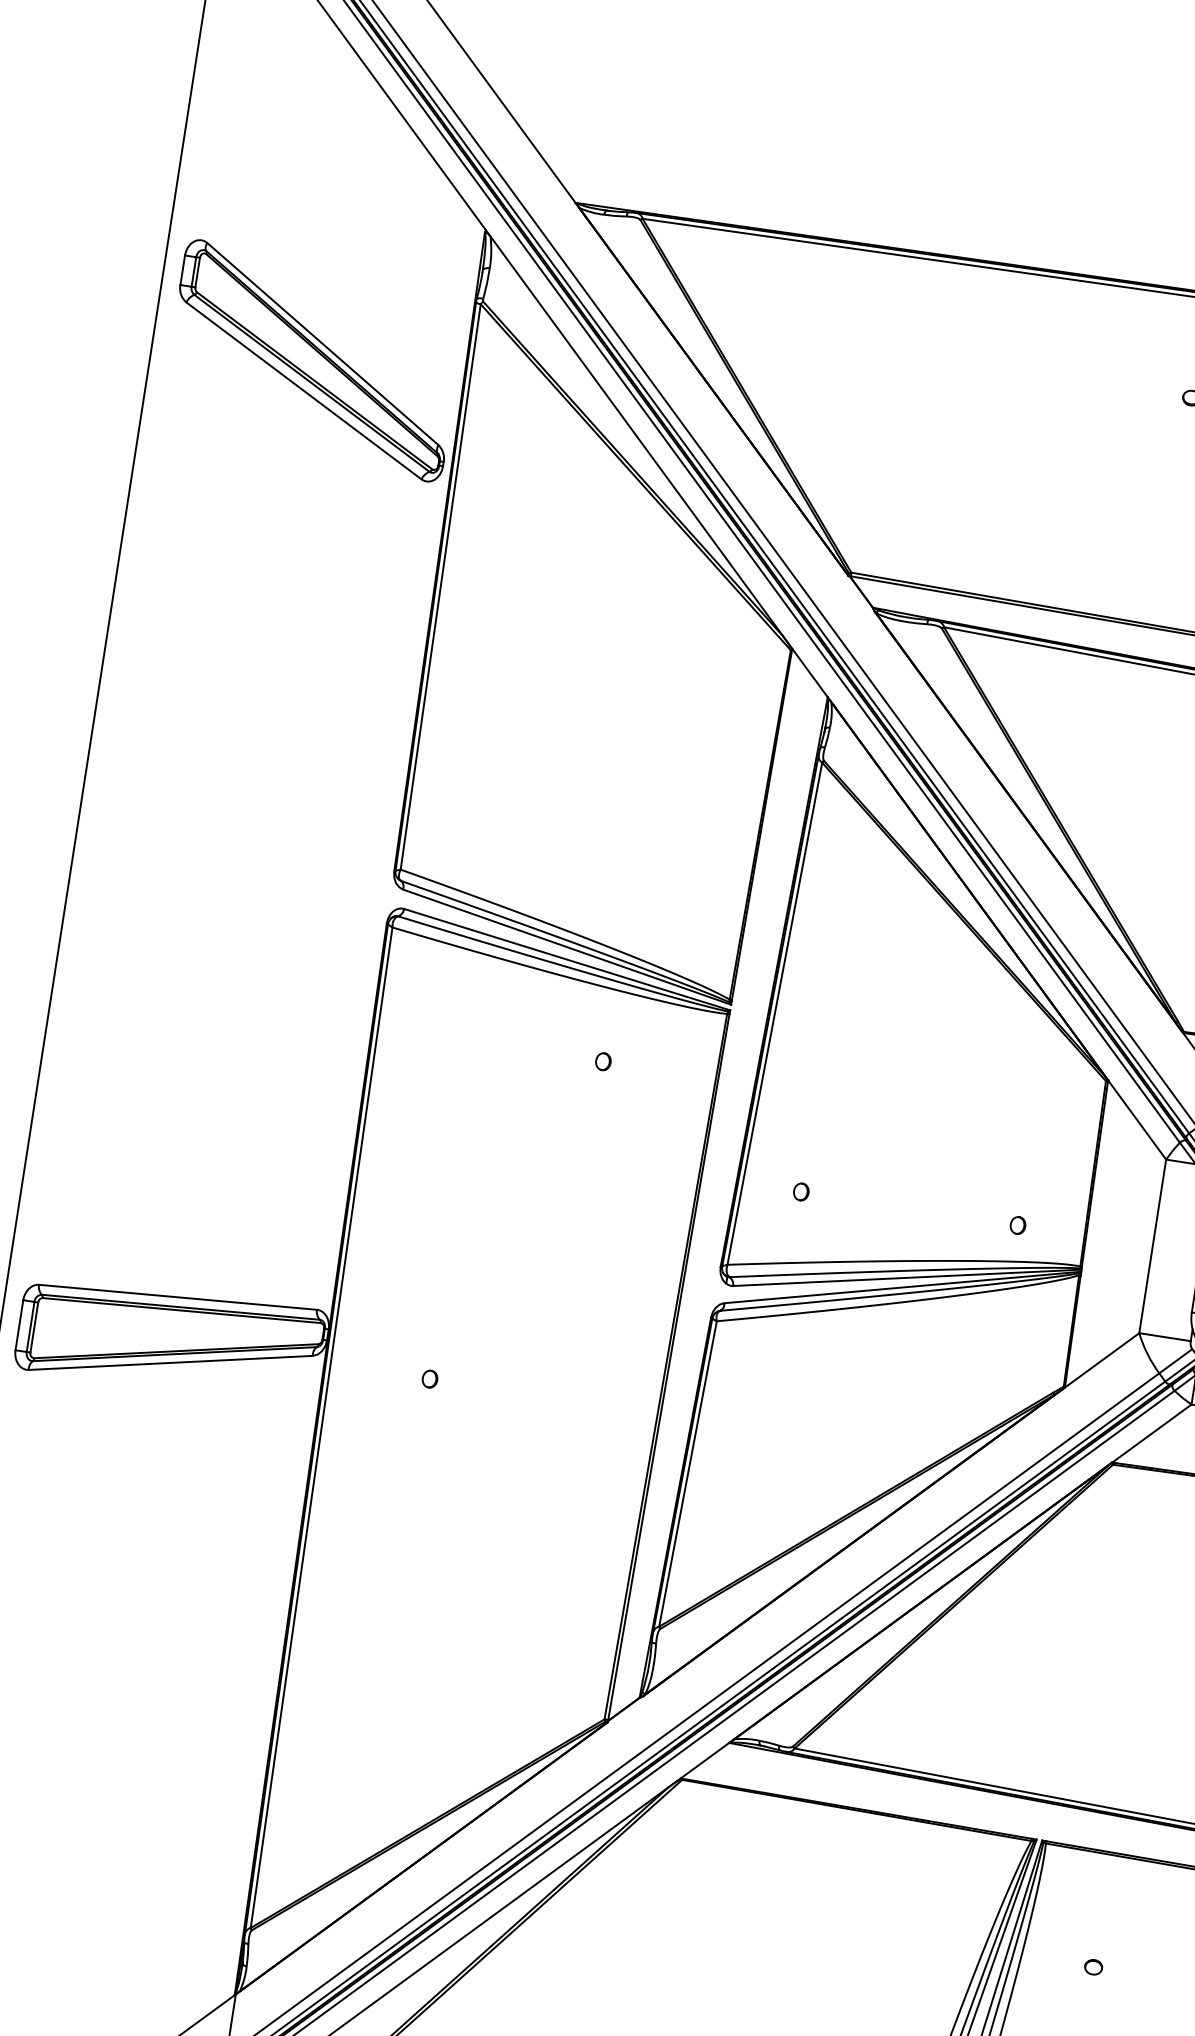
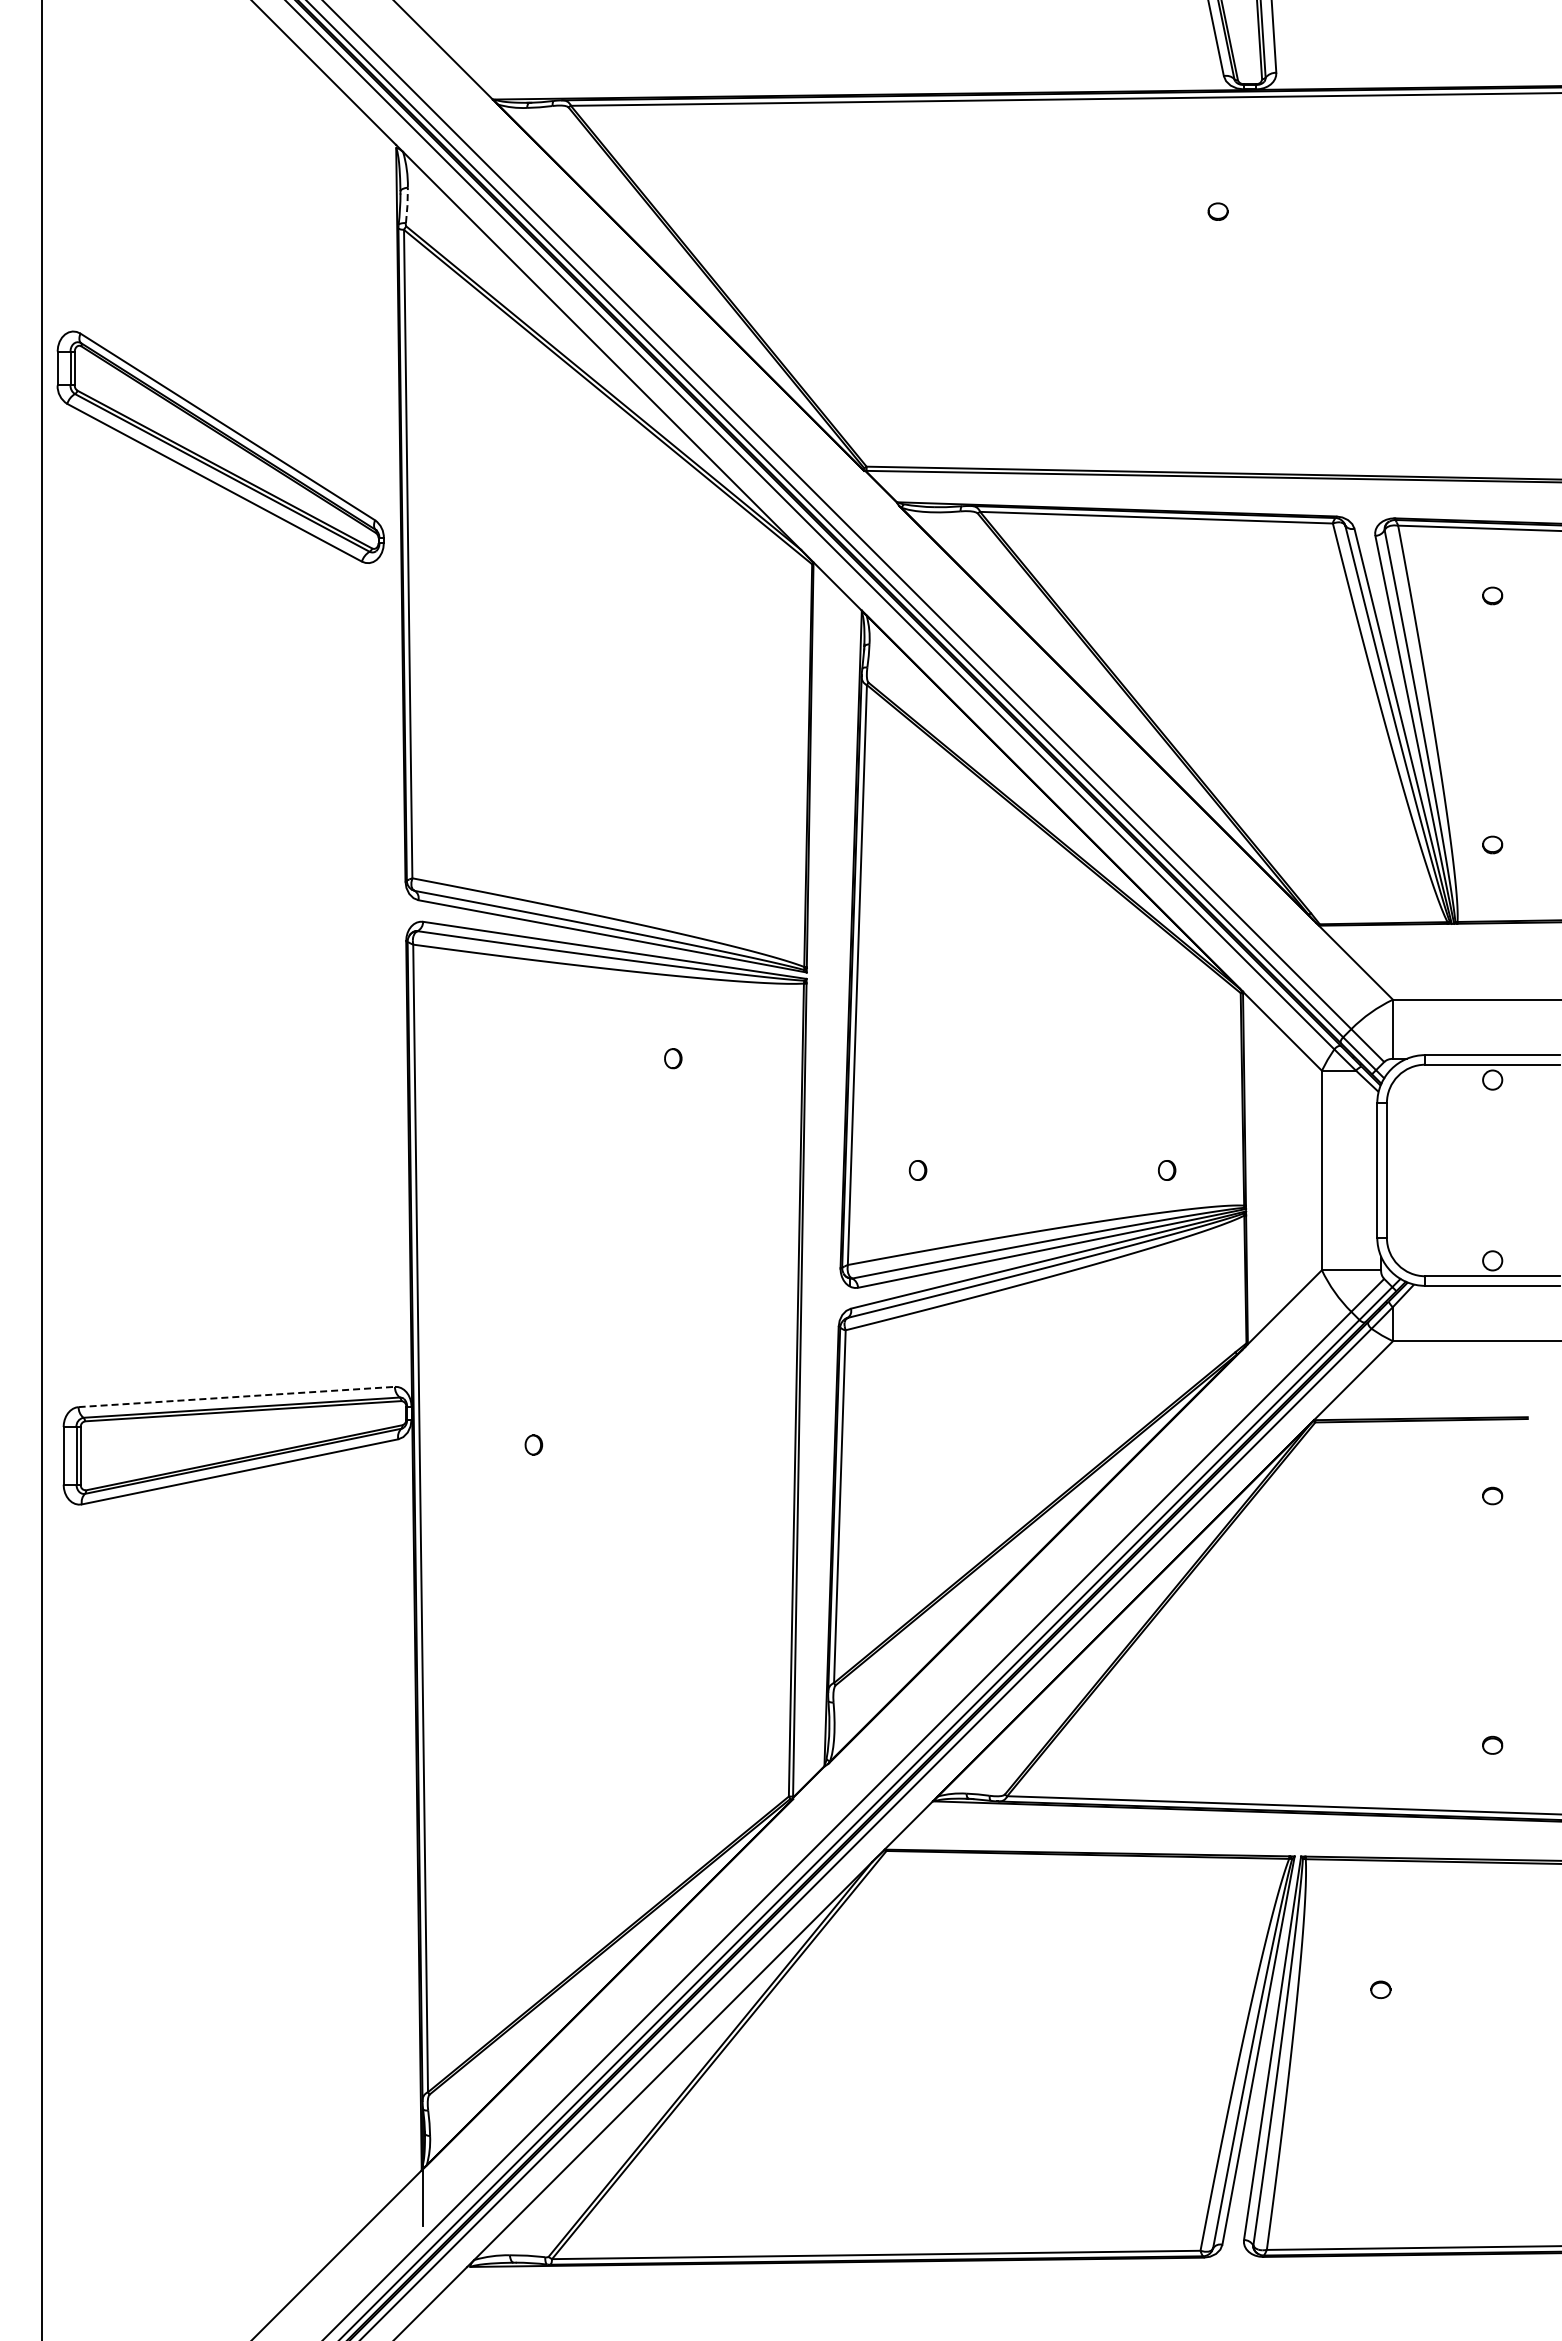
line: (487, 283) -> (407, 205), solid -> dashed
part: (313, 360) -> (220, 446), moved
line: (178, 1296) -> (237, 1396), solid -> dashed

